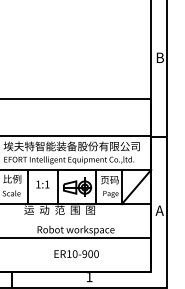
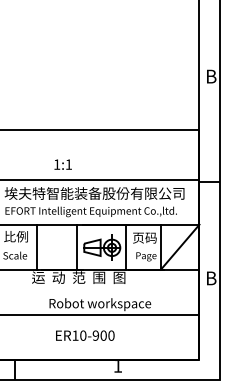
text: (42, 184) -> (62, 164), moved
text: (159, 210) -> (210, 278), A -> B
text: (76, 254) -> (85, 336), moved

